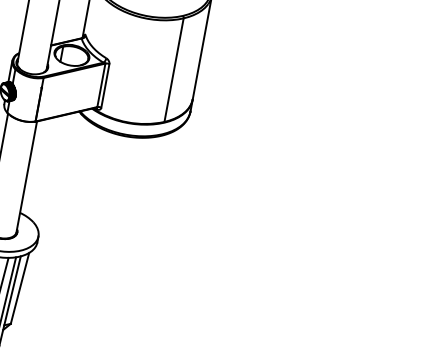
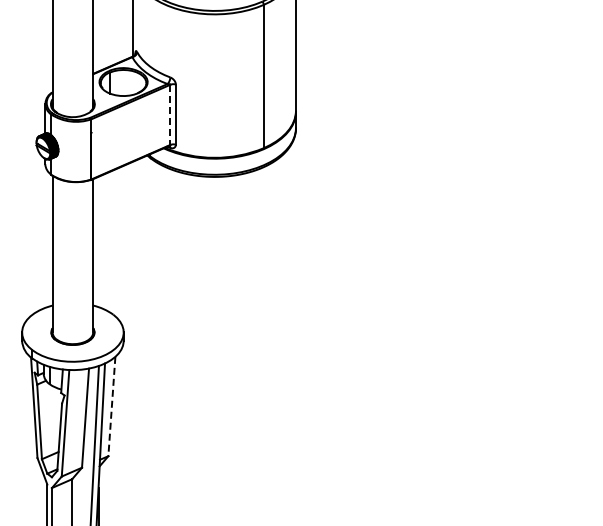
line: (101, 85) -> (170, 115), solid -> dashed
line: (19, 288) -> (111, 406), solid -> dashed

